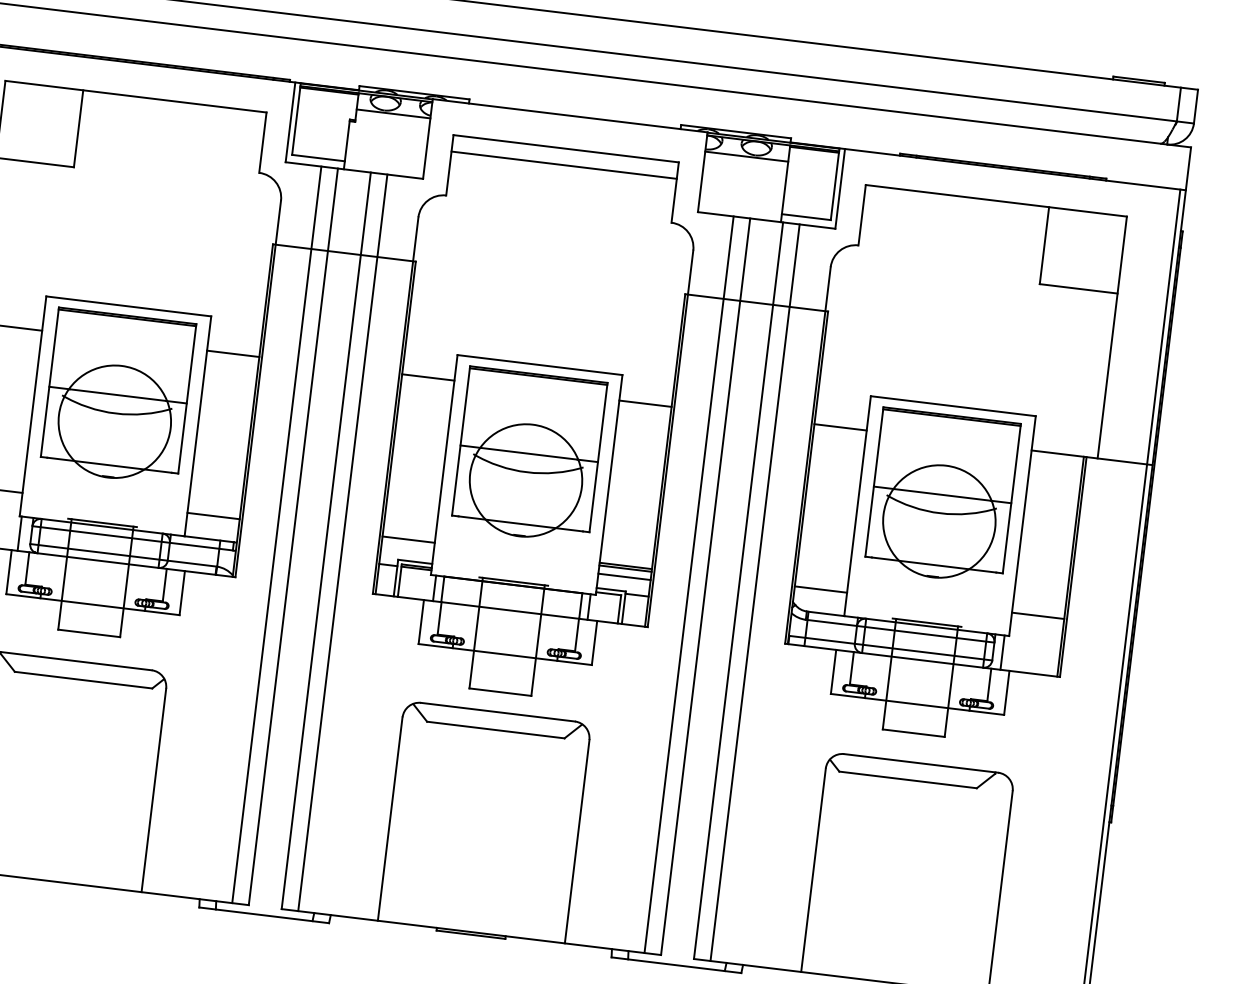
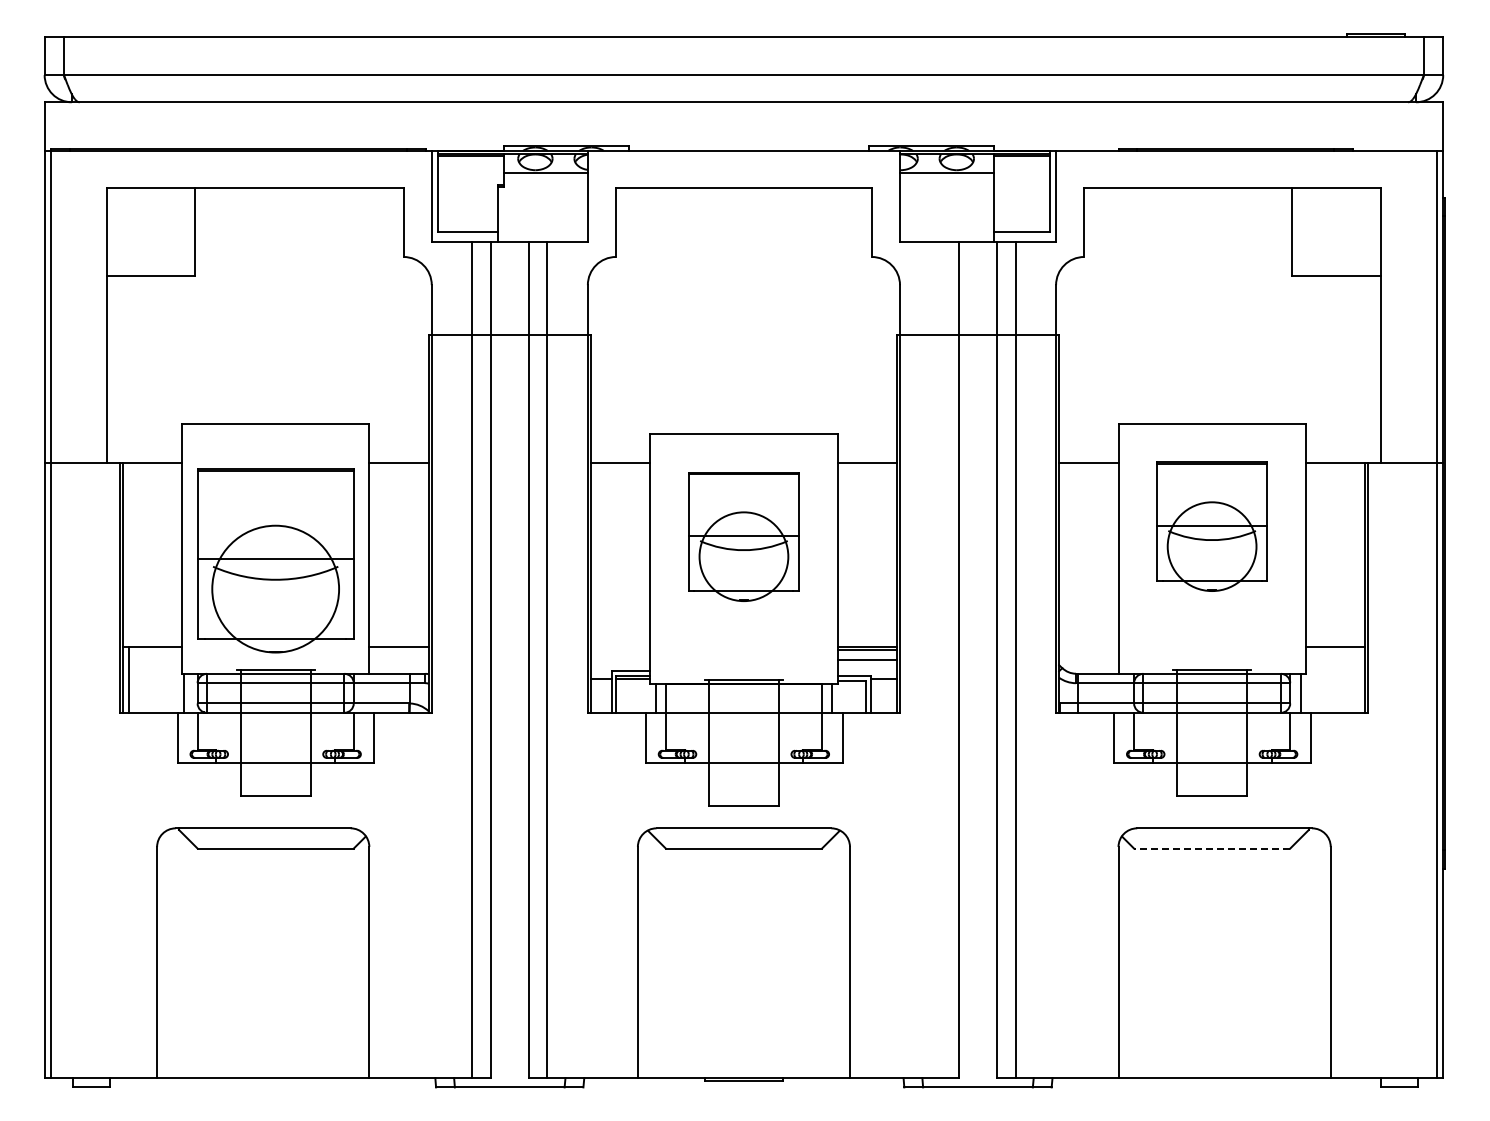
line: (563, 165) -> (743, 207), removed
part: (117, 396) -> (275, 560), moved
part: (528, 455) -> (743, 536), size x0.7
part: (941, 496) -> (1211, 526), size x0.7
line: (408, 539) -> (620, 647), removed
line: (689, 584) -> (940, 659), removed
line: (820, 589) -> (1088, 647), removed
line: (907, 779) -> (1211, 848), solid -> dashed

